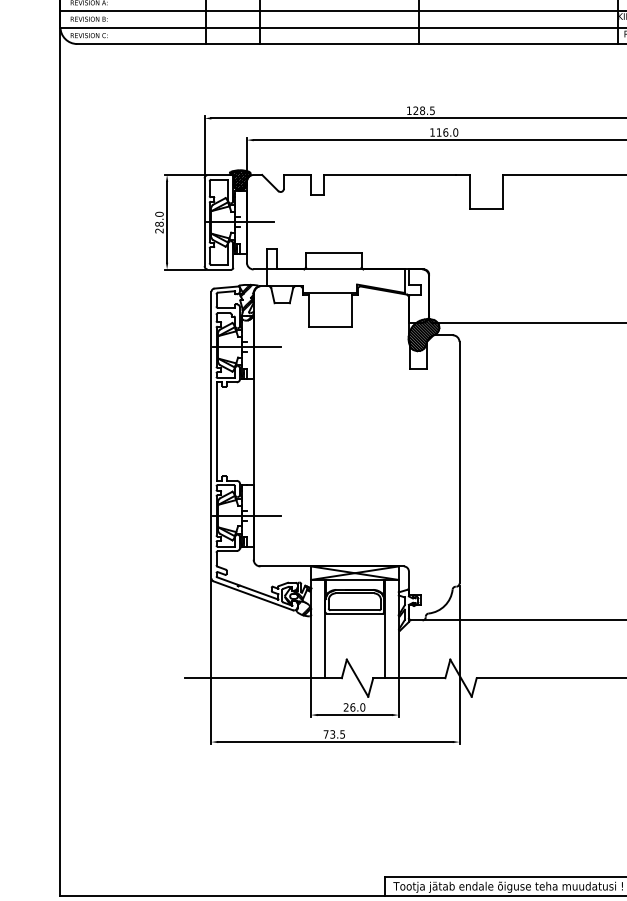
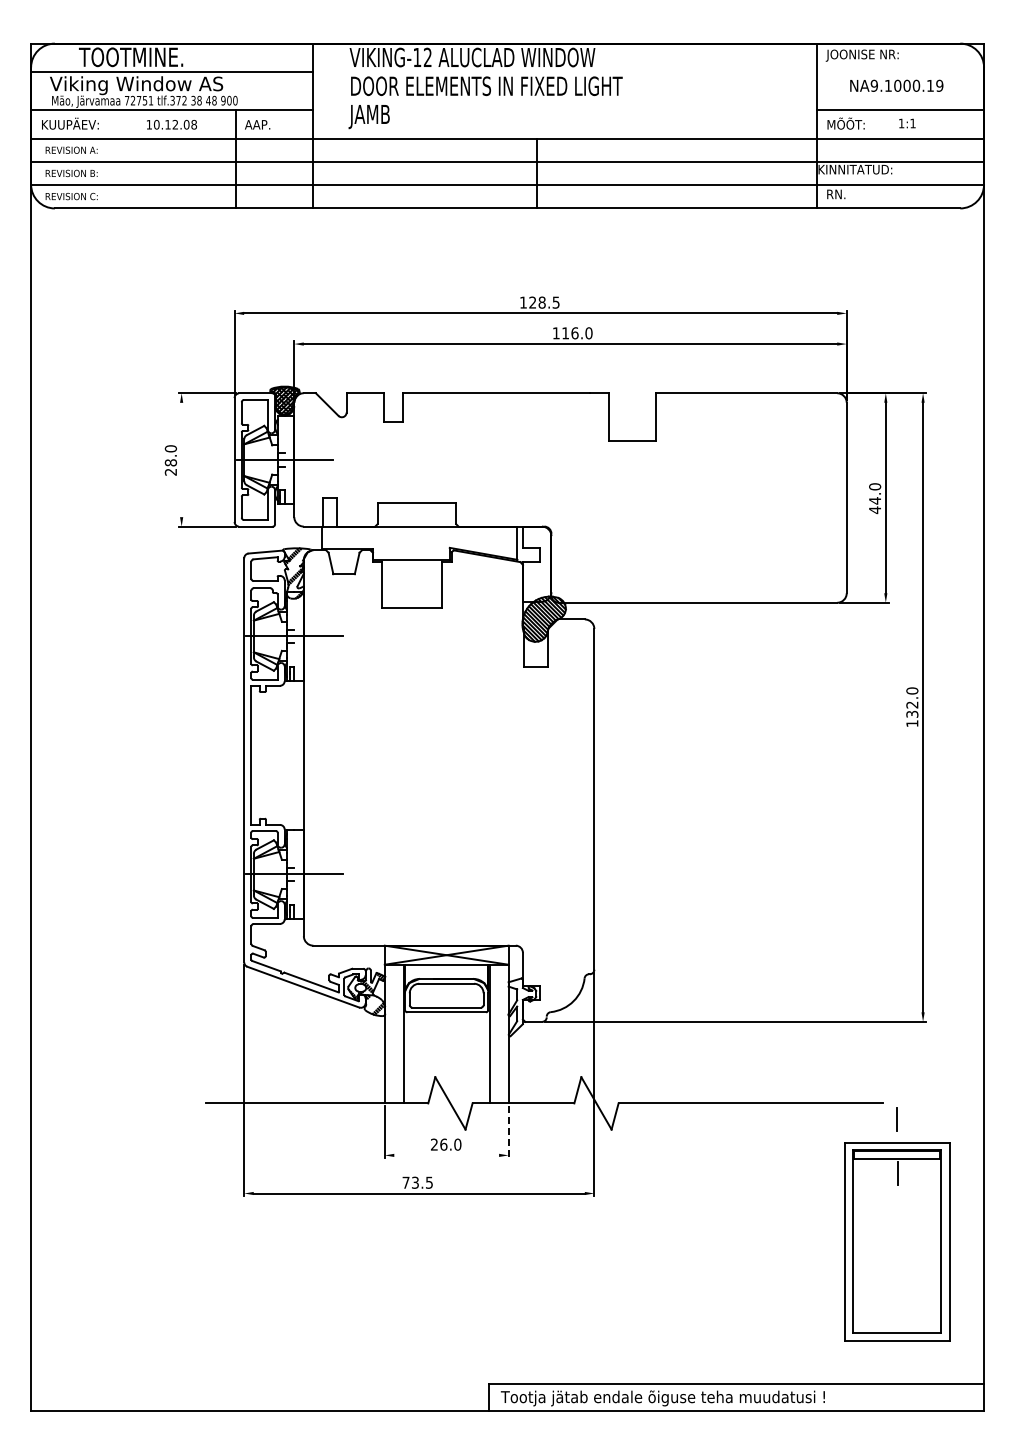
line: (166, 221) -> (181, 459), removed
line: (398, 698) -> (508, 1132), solid -> dashed
line: (354, 715) -> (446, 1155), removed

